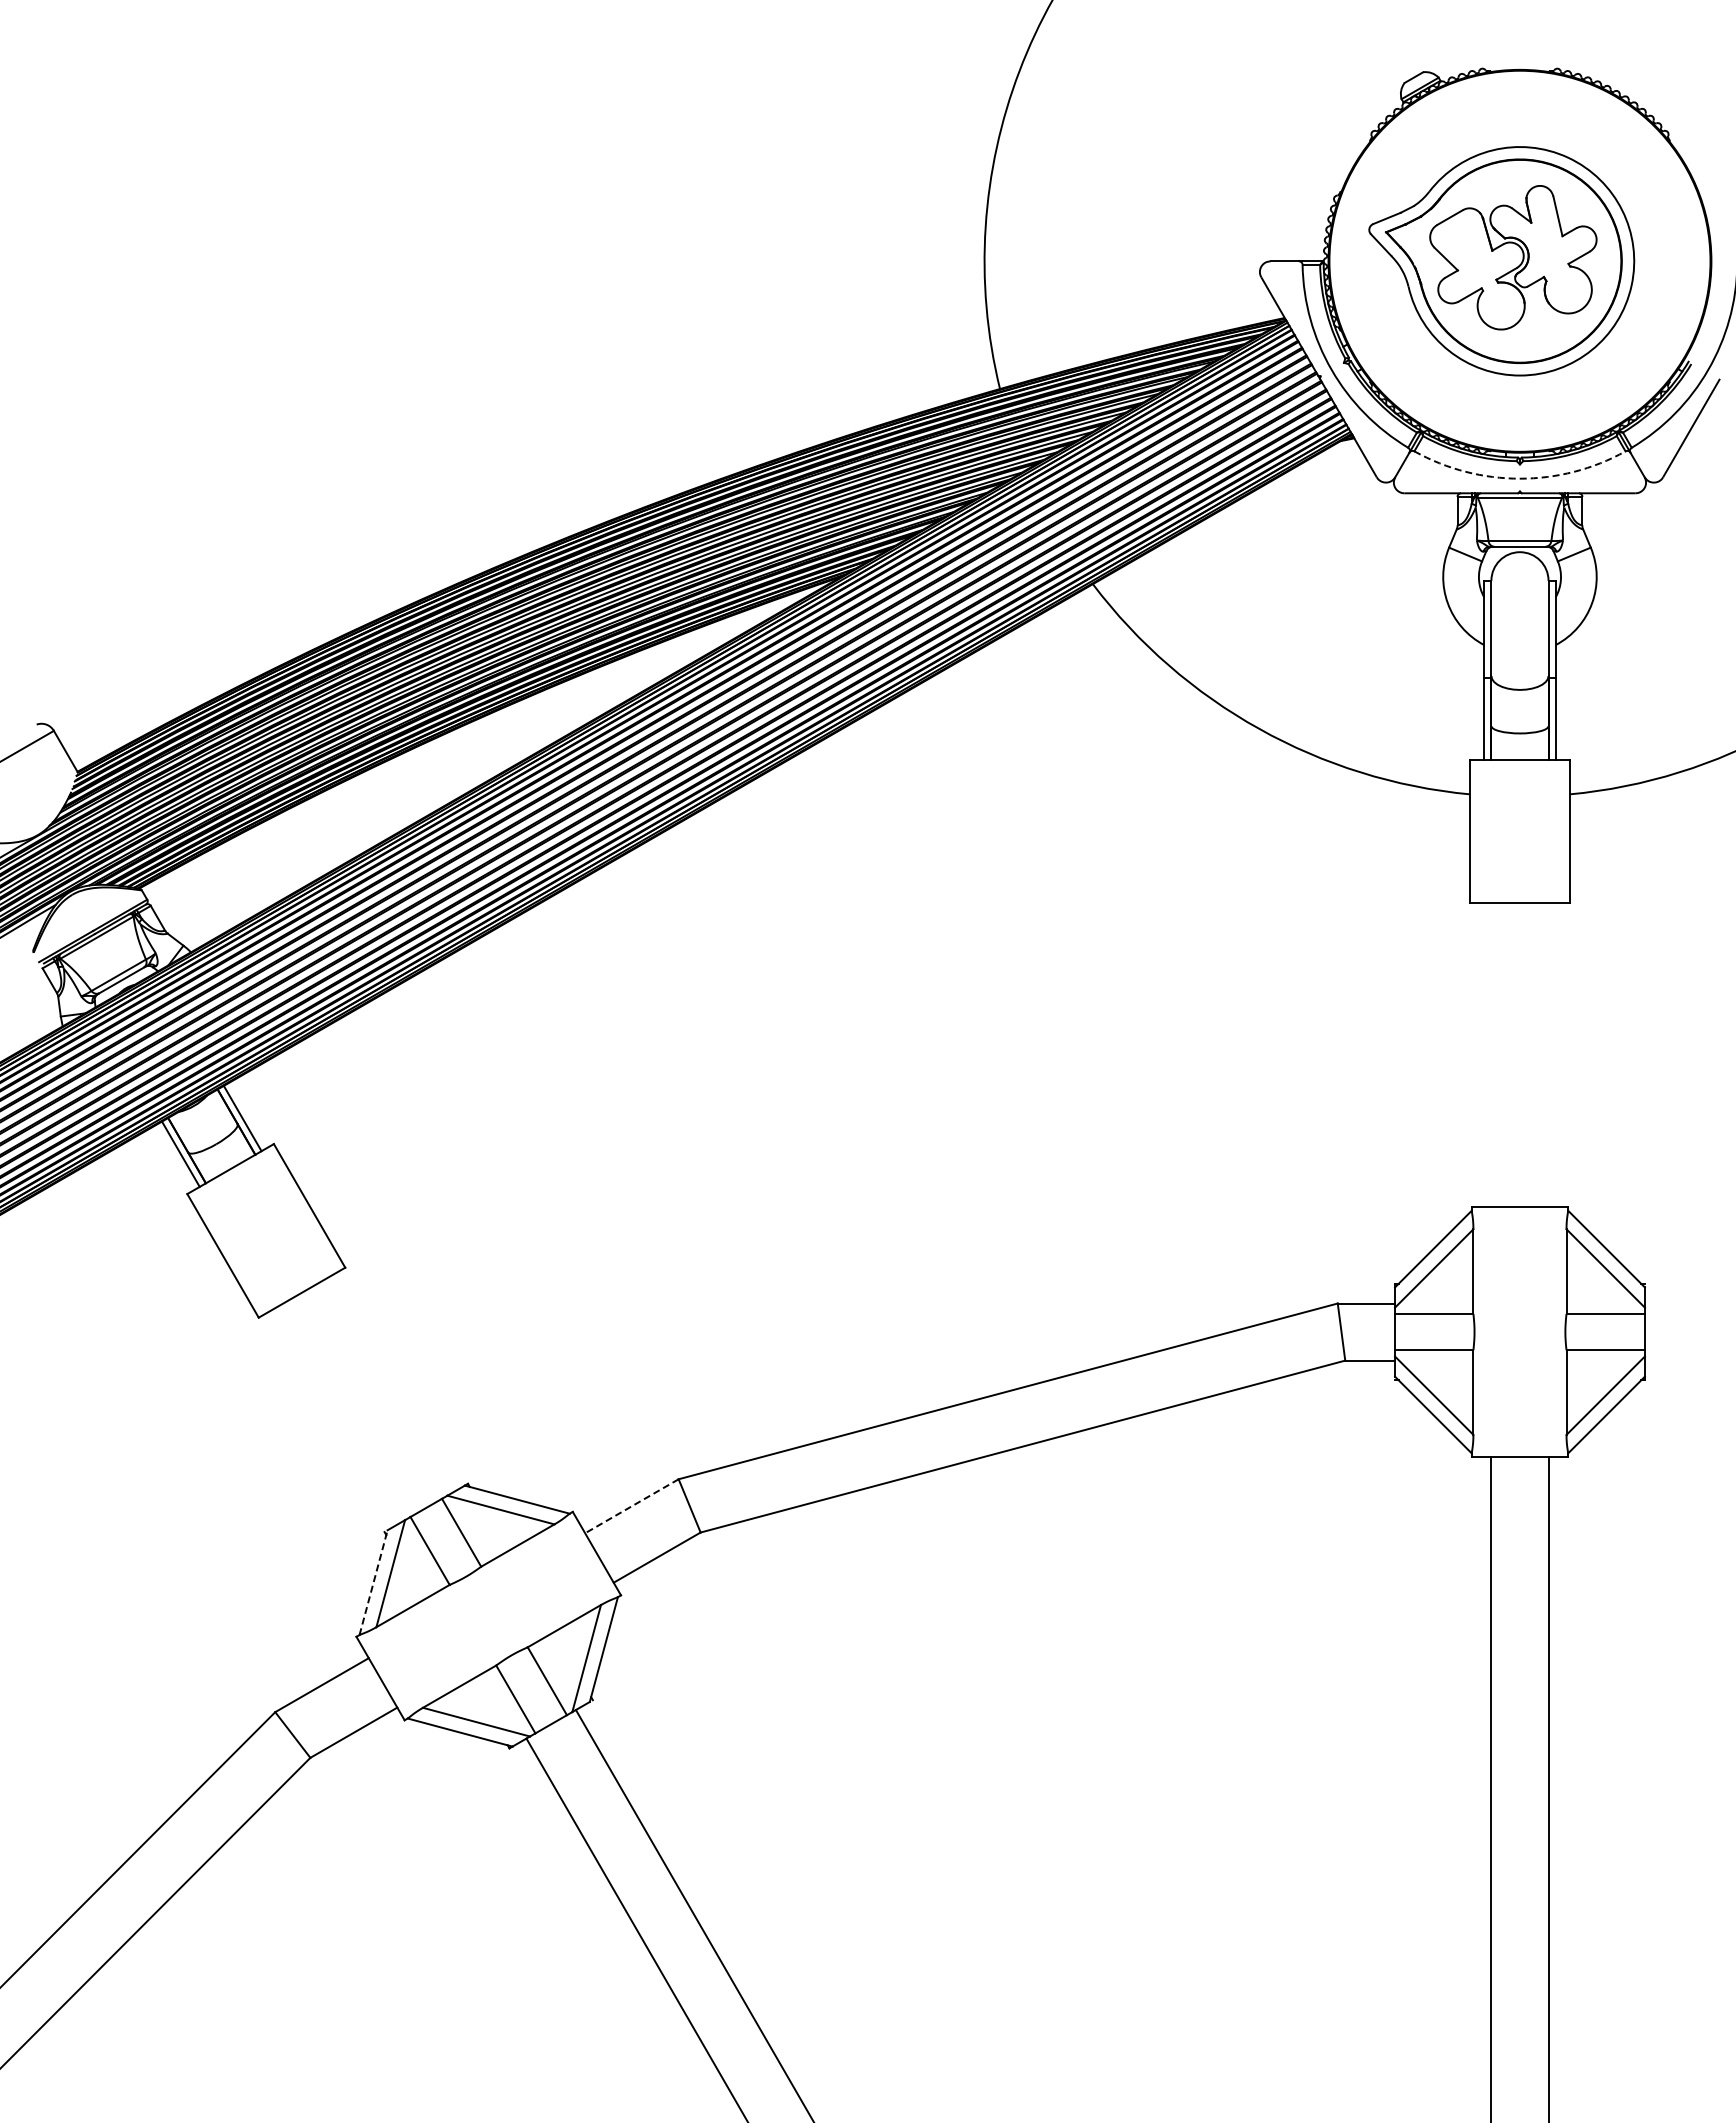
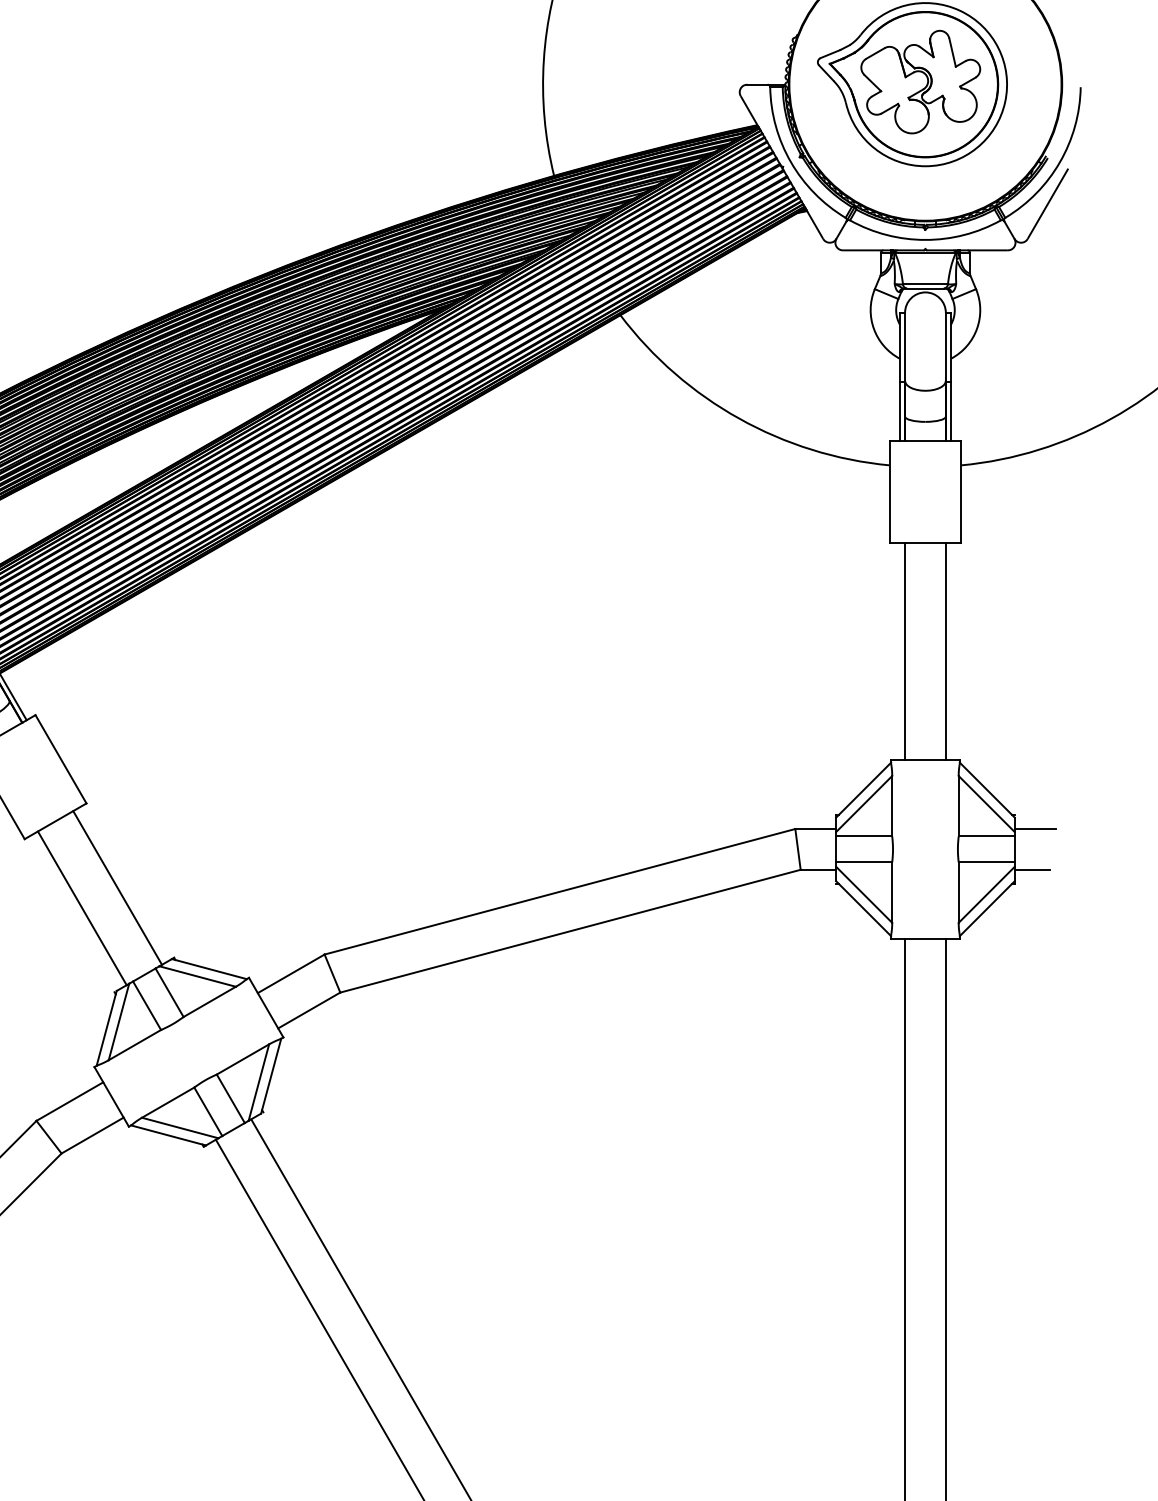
arc: (1519, 478) -> (925, 239), dashed -> solid
line: (1491, 1055) -> (905, 651), added
line: (1548, 1055) -> (945, 651), added
line: (1673, 1303) -> (1035, 829), added
line: (1669, 1360) -> (1032, 869), added
line: (388, 1385) -> (117, 887), added
line: (339, 1414) -> (82, 908), added
line: (631, 1506) -> (290, 973), dashed -> solid
line: (373, 1582) -> (106, 1028), dashed -> solid

